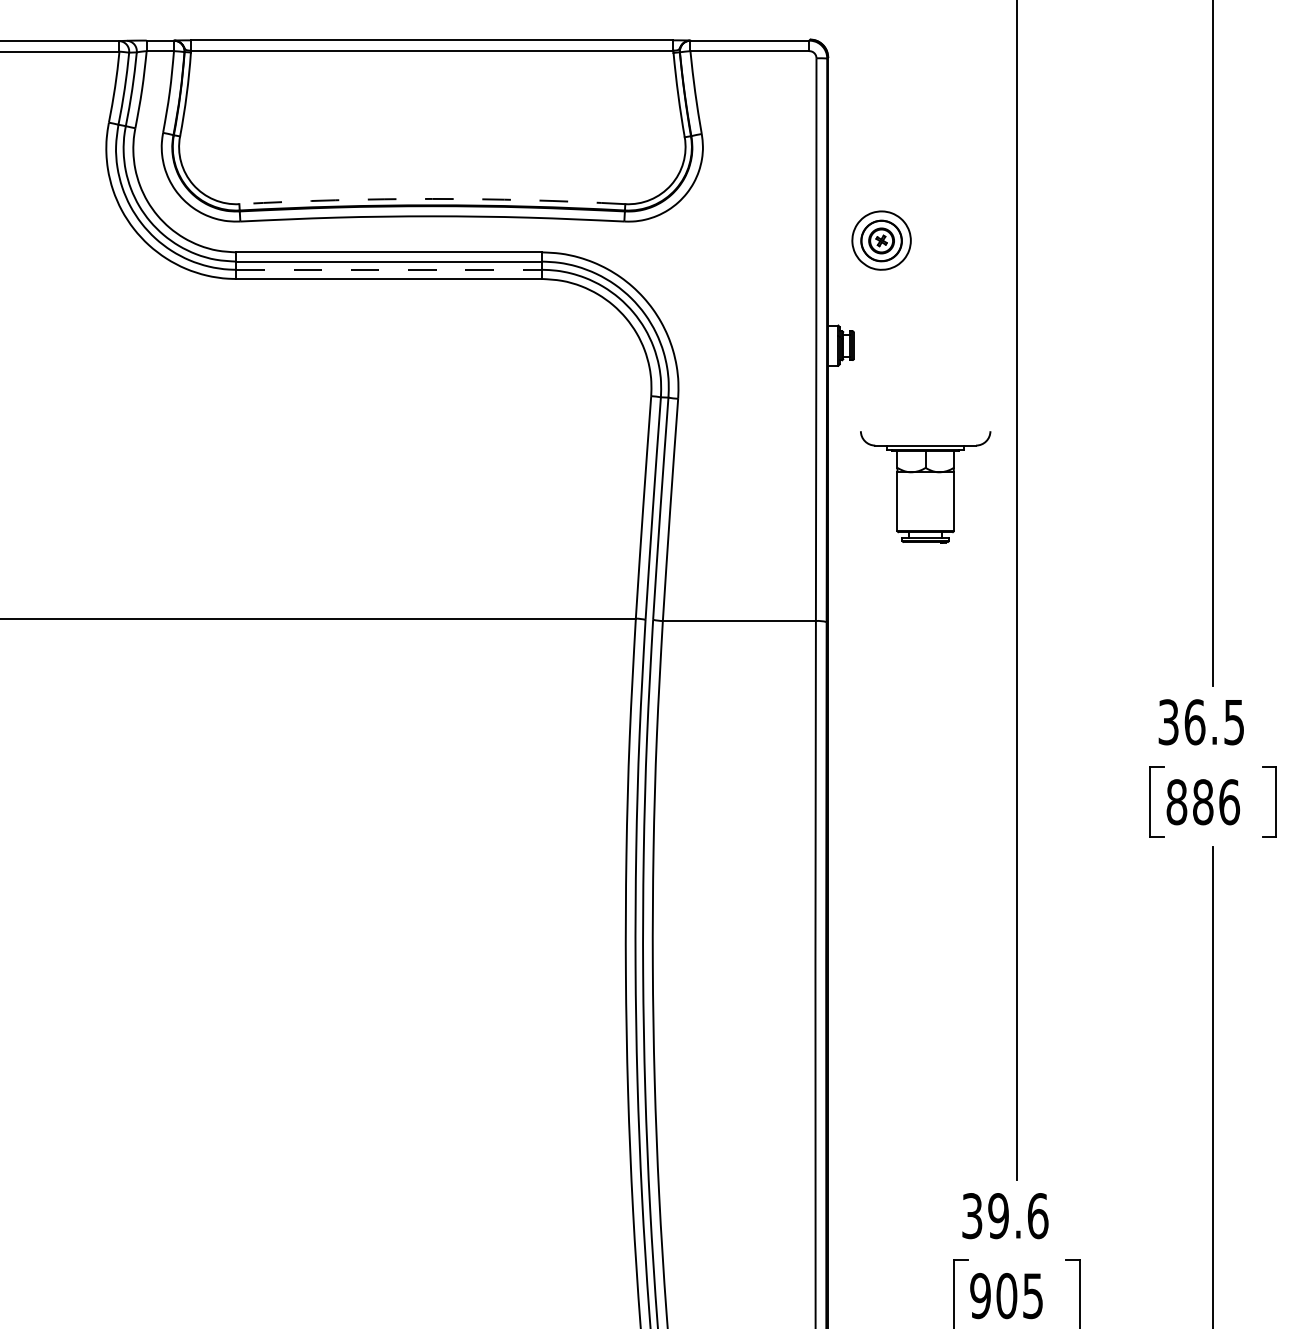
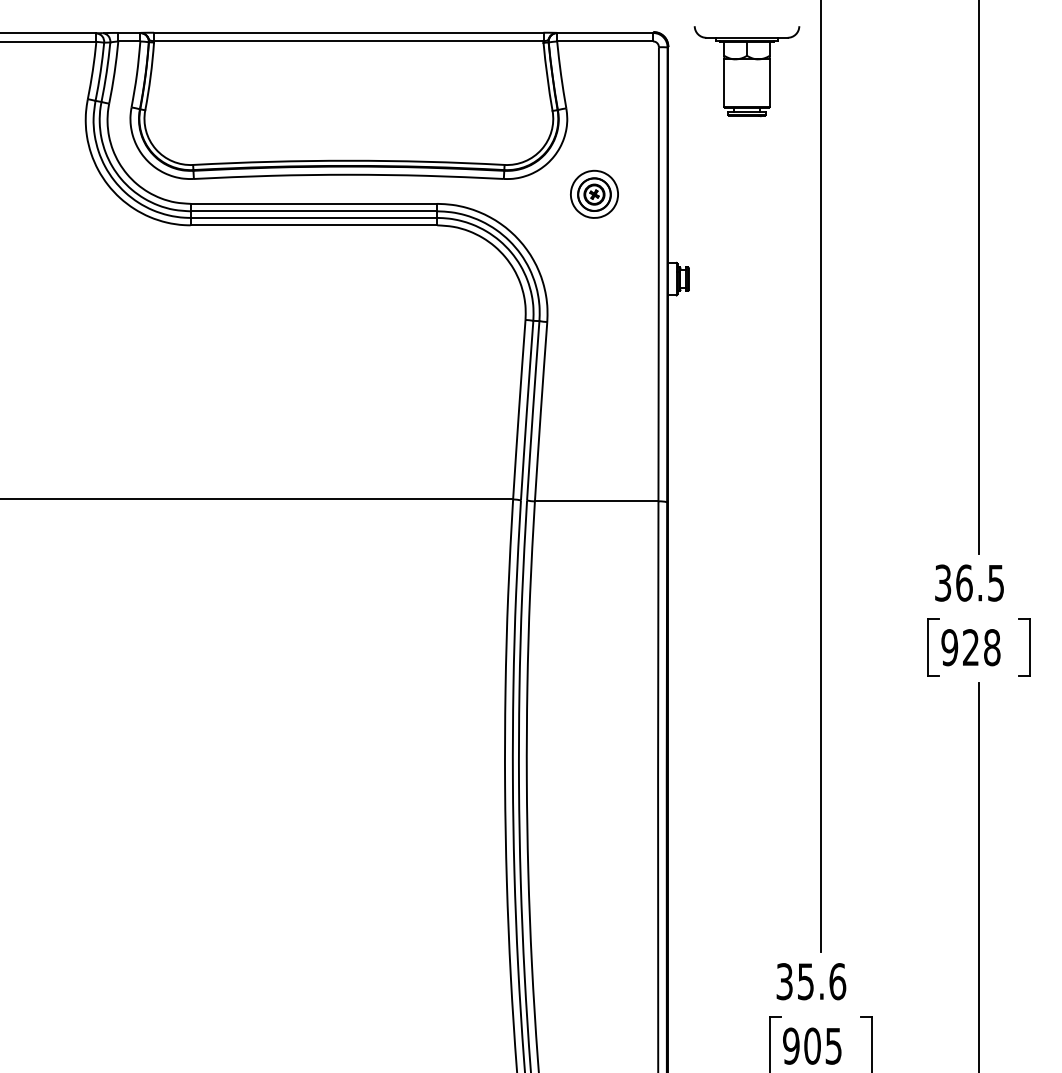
arc: (431, 198) -> (348, 160), dashed -> solid
part: (881, 239) -> (594, 193), moved
line: (389, 269) -> (314, 217), dashed -> solid
part: (925, 487) -> (746, 71), moved
text: (1202, 802) -> (970, 647), 886 -> 928
text: (998, 1215) -> (805, 981), 39.6 -> 35.6

